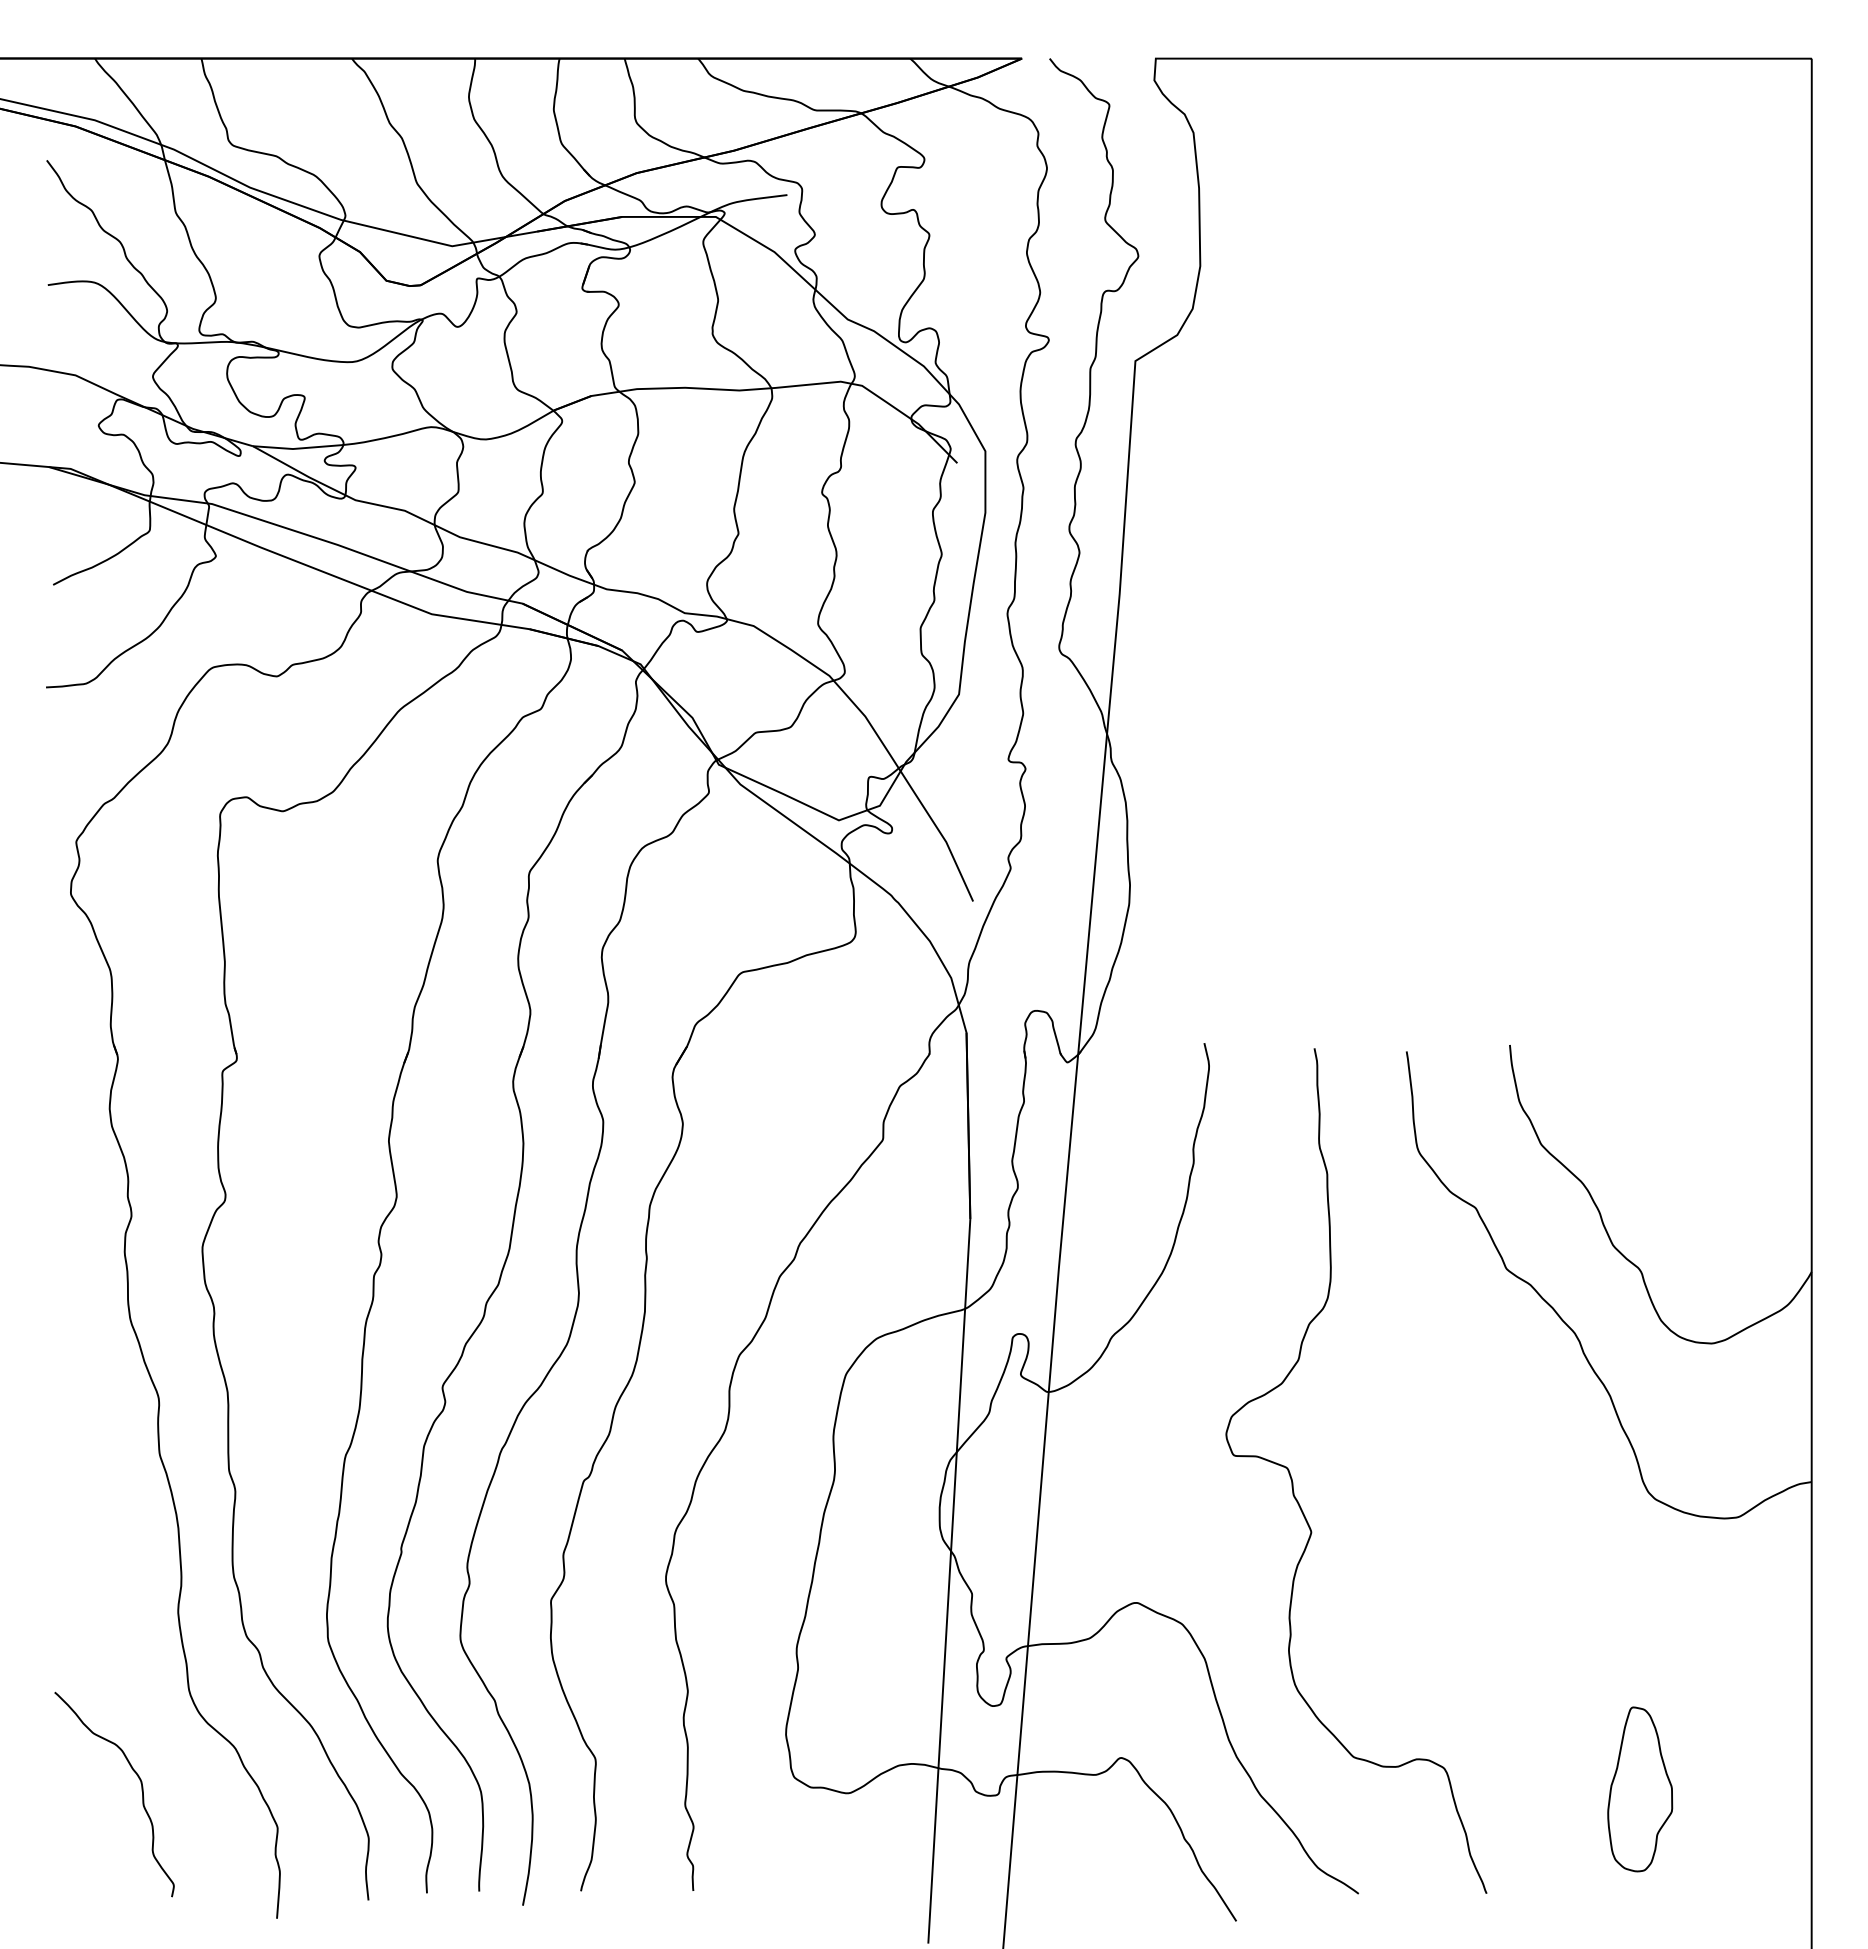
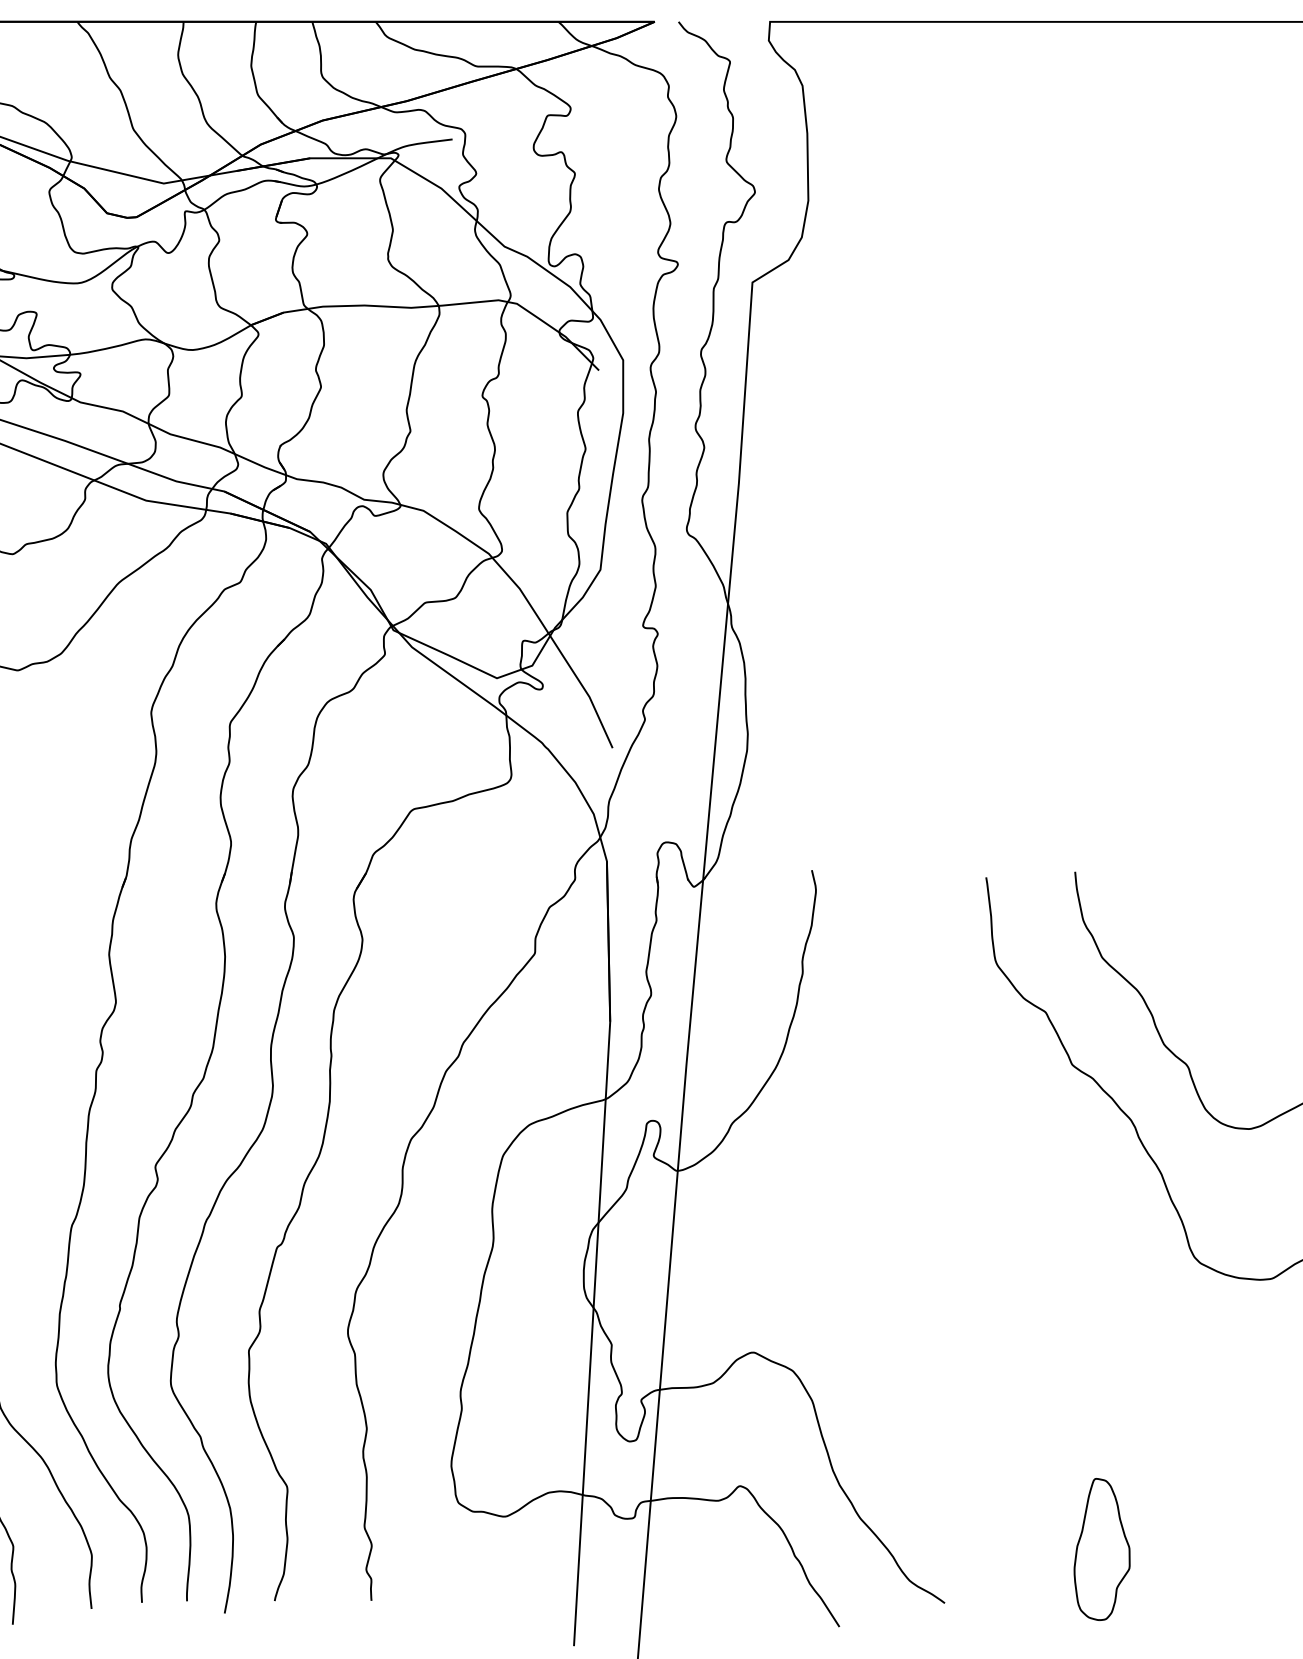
curve: (1293, 1482) -> (888, 1248), removed
part: (1640, 1789) -> (1102, 1549), moved

